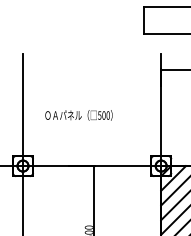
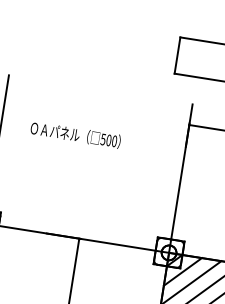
text: (78, 115) -> (75, 135), moved

